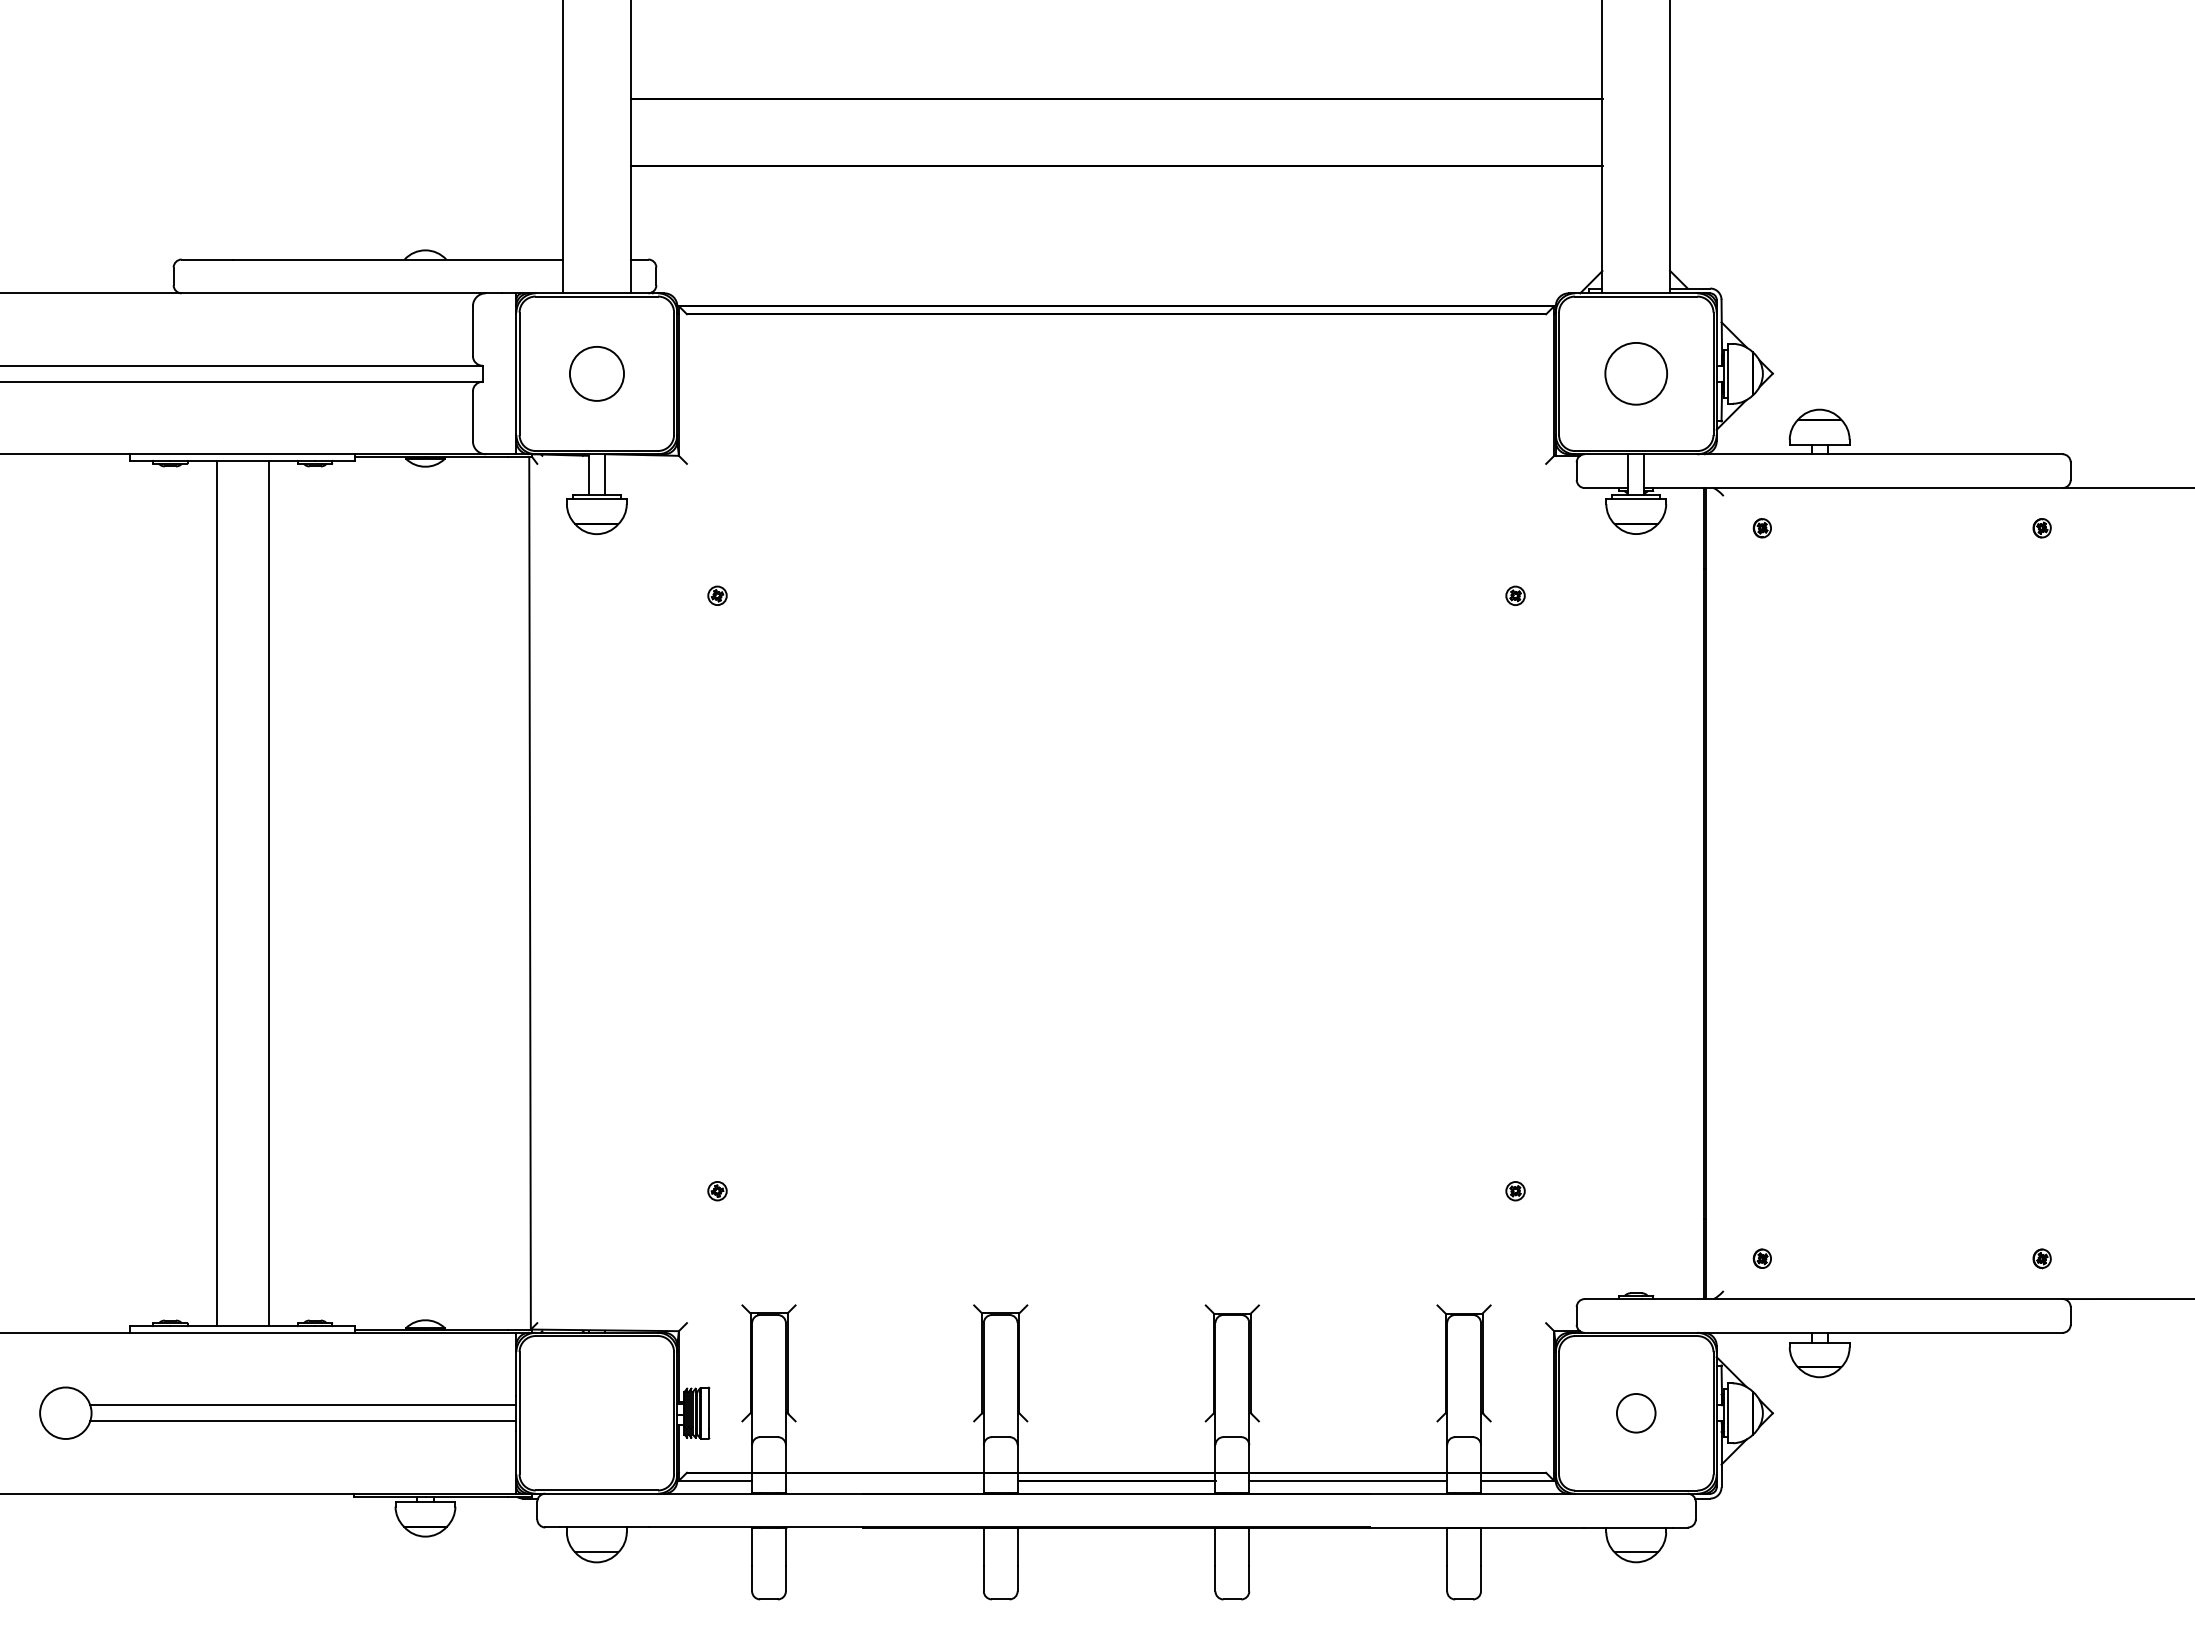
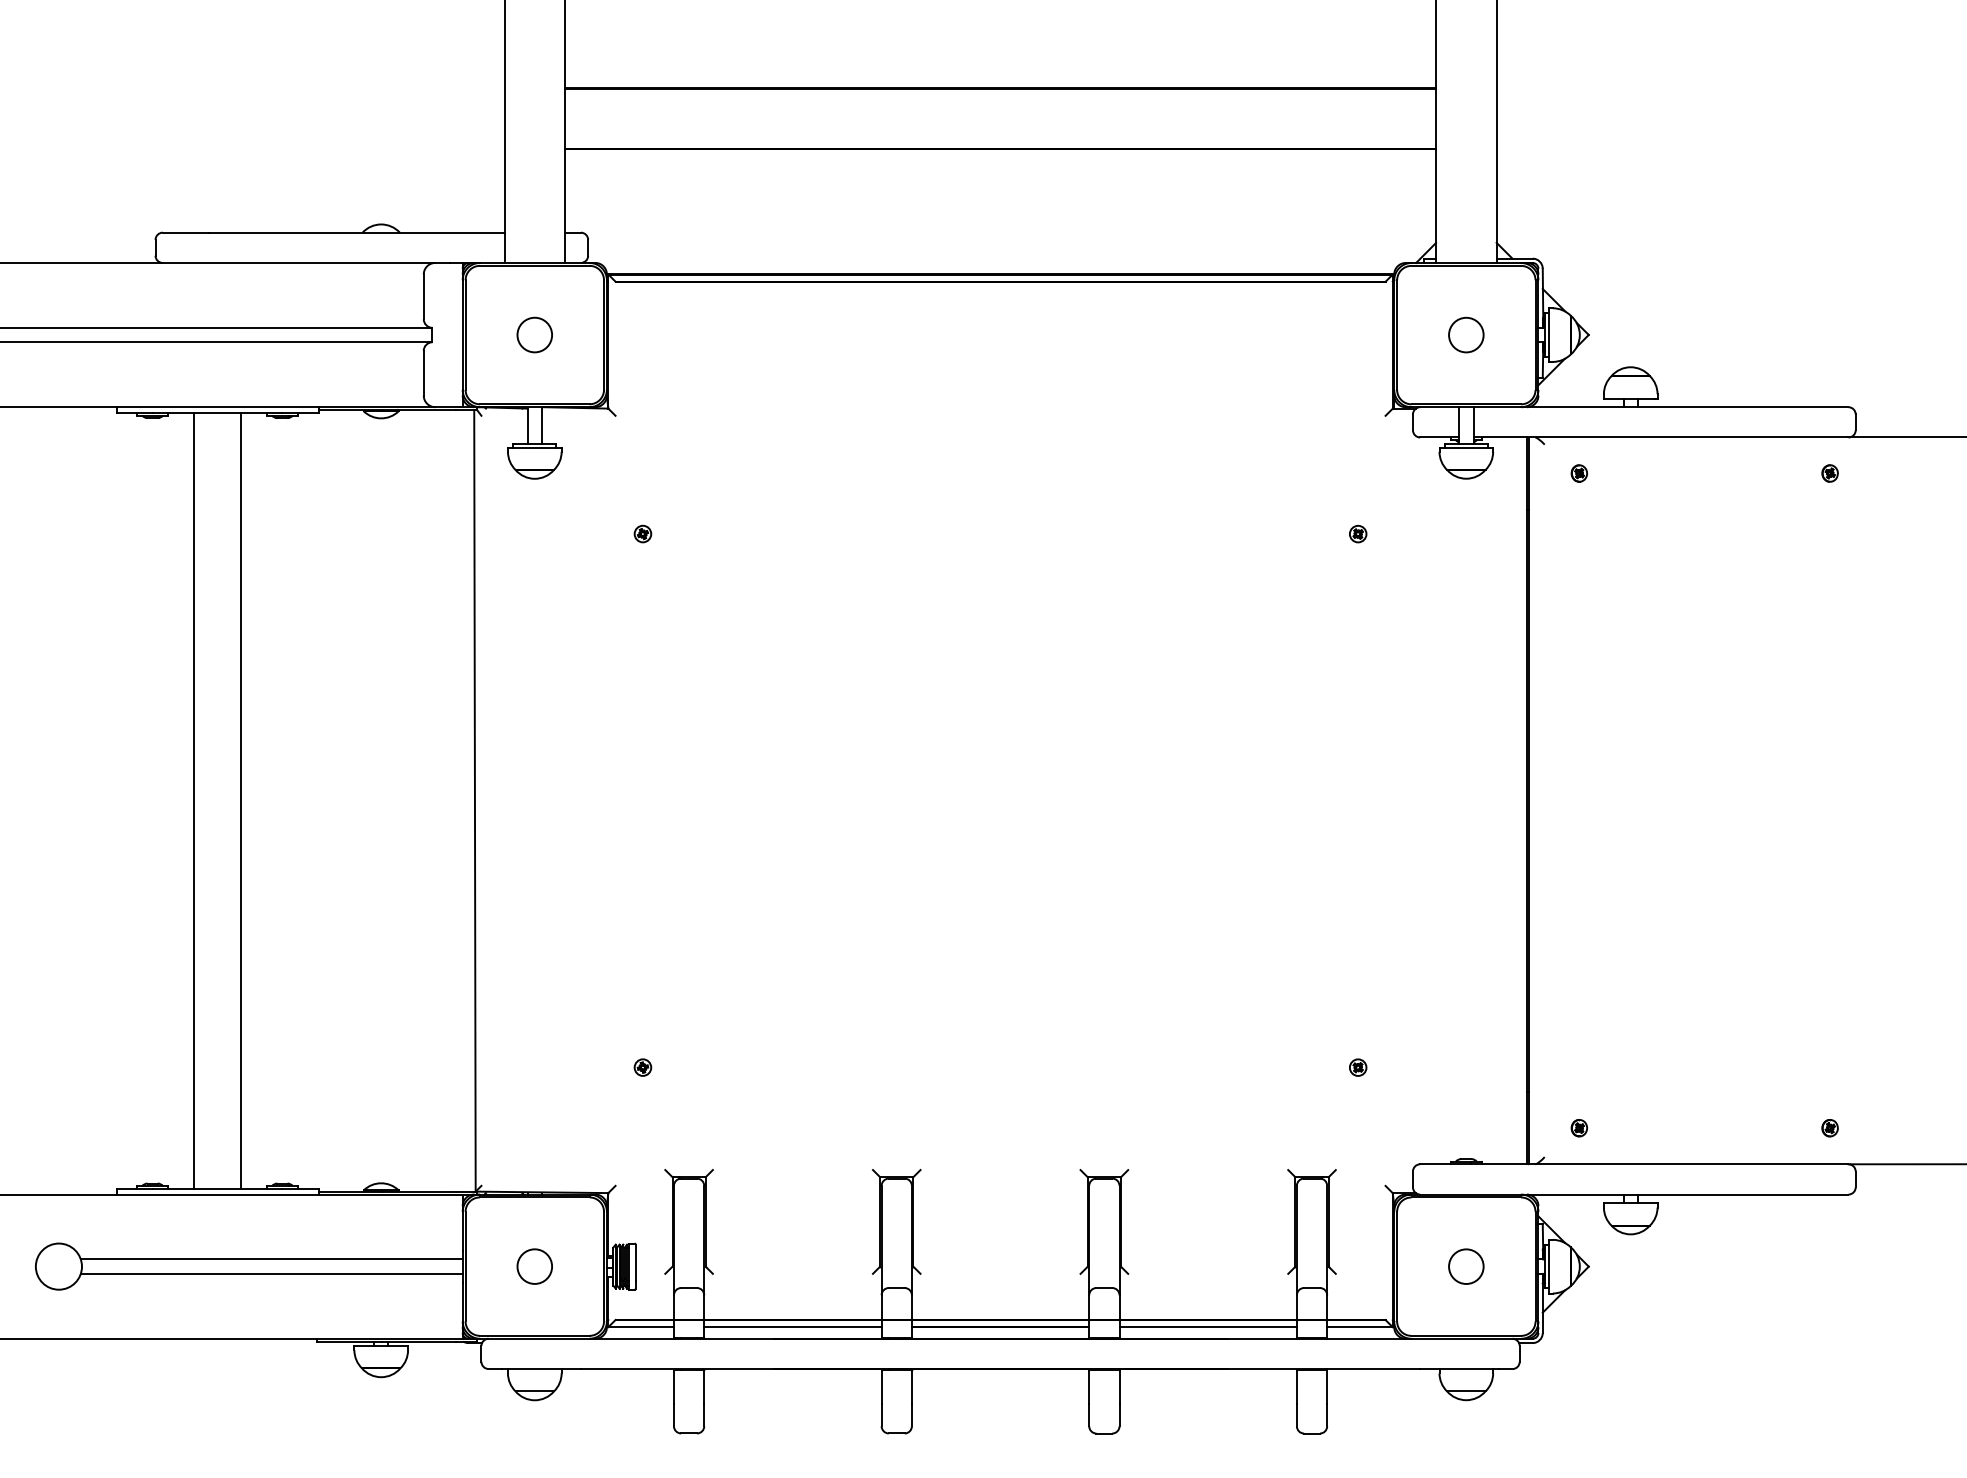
circle: (596, 373) -> (534, 334), size x0.71
circle: (1635, 373) -> (1465, 334), size x0.62
circle: (596, 1413) -> (534, 1266), added
line: (884, 1480) -> (792, 1326), added

